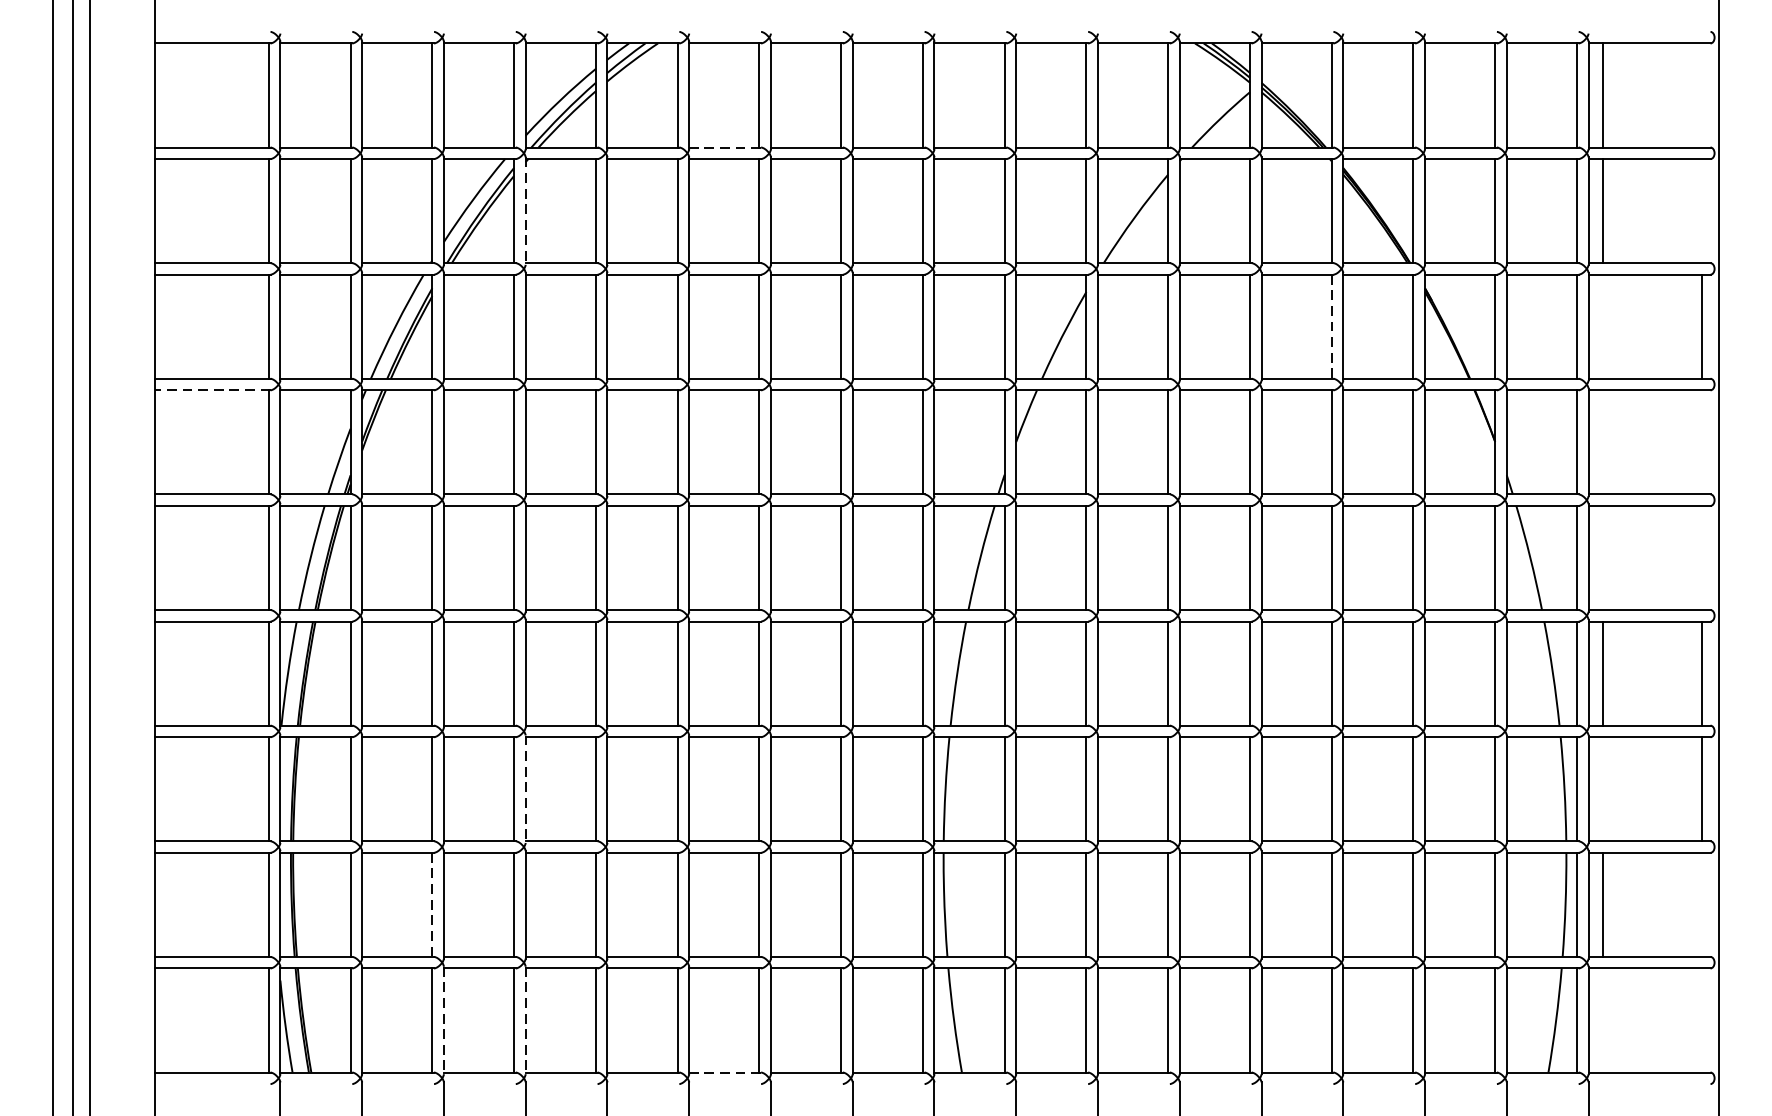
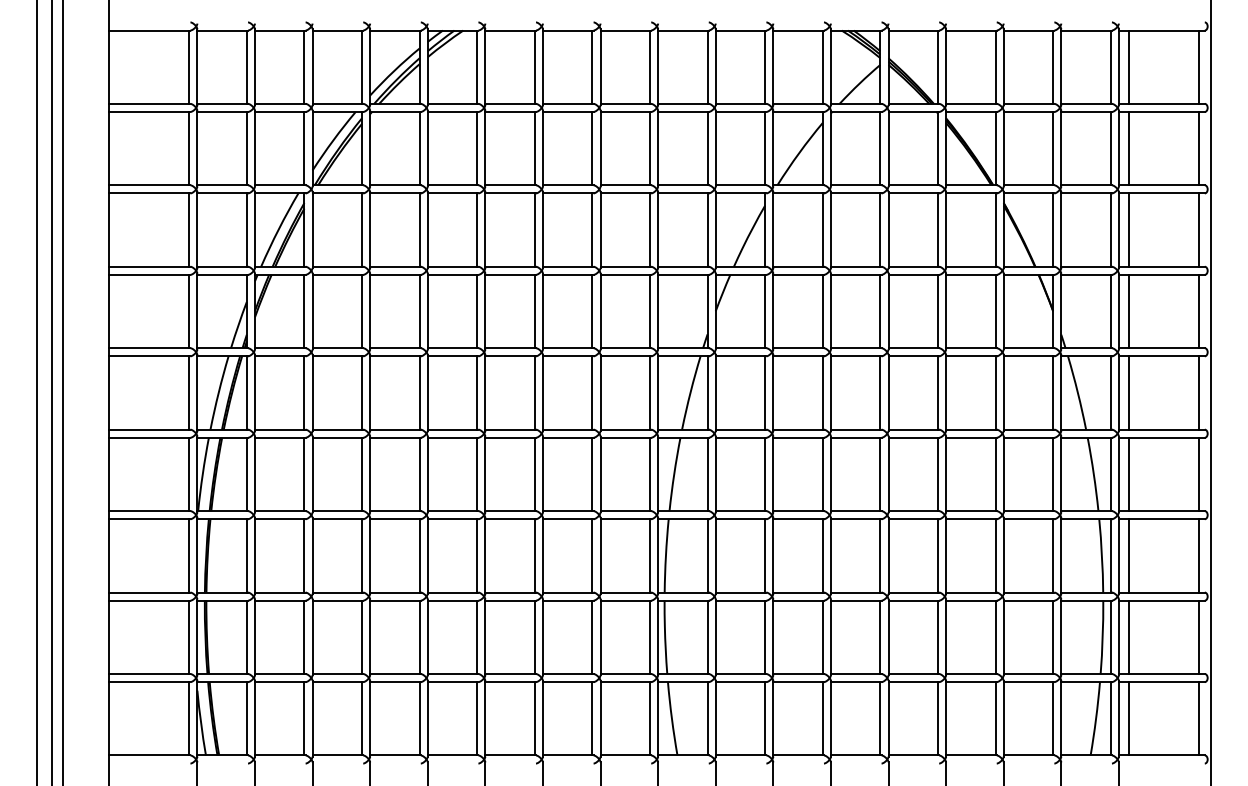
line: (1702, 94) -> (1199, 66), added
line: (724, 147) -> (510, 103), dashed -> solid
line: (526, 210) -> (370, 148), dashed -> solid
line: (1702, 210) -> (1199, 148), added
line: (1602, 325) -> (1128, 229), added
line: (1331, 327) -> (937, 230), dashed -> solid
line: (212, 389) -> (149, 274), dashed -> solid
line: (1602, 442) -> (1128, 311), added
line: (1702, 442) -> (1199, 311), added
line: (1602, 557) -> (1128, 392), added
line: (1702, 557) -> (1199, 392), added
line: (526, 788) -> (370, 555), dashed -> solid
line: (1602, 788) -> (1128, 555), added
line: (432, 905) -> (304, 637), dashed -> solid
line: (1702, 905) -> (1199, 637), added
line: (443, 1020) -> (312, 718), dashed -> solid
line: (526, 1020) -> (370, 718), dashed -> solid
line: (1602, 1020) -> (1128, 718), added
line: (1702, 1020) -> (1199, 718), added
line: (724, 1072) -> (510, 755), dashed -> solid

